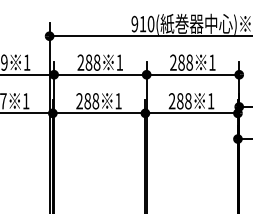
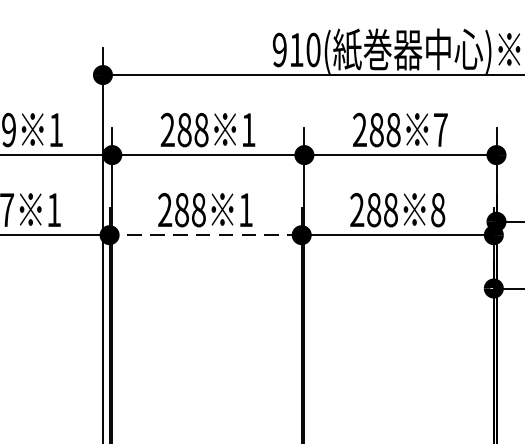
text: (212, 62) -> (441, 129), 1 -> 7
text: (210, 101) -> (436, 210), 1 -> 8
line: (98, 113) -> (204, 235), solid -> dashed

